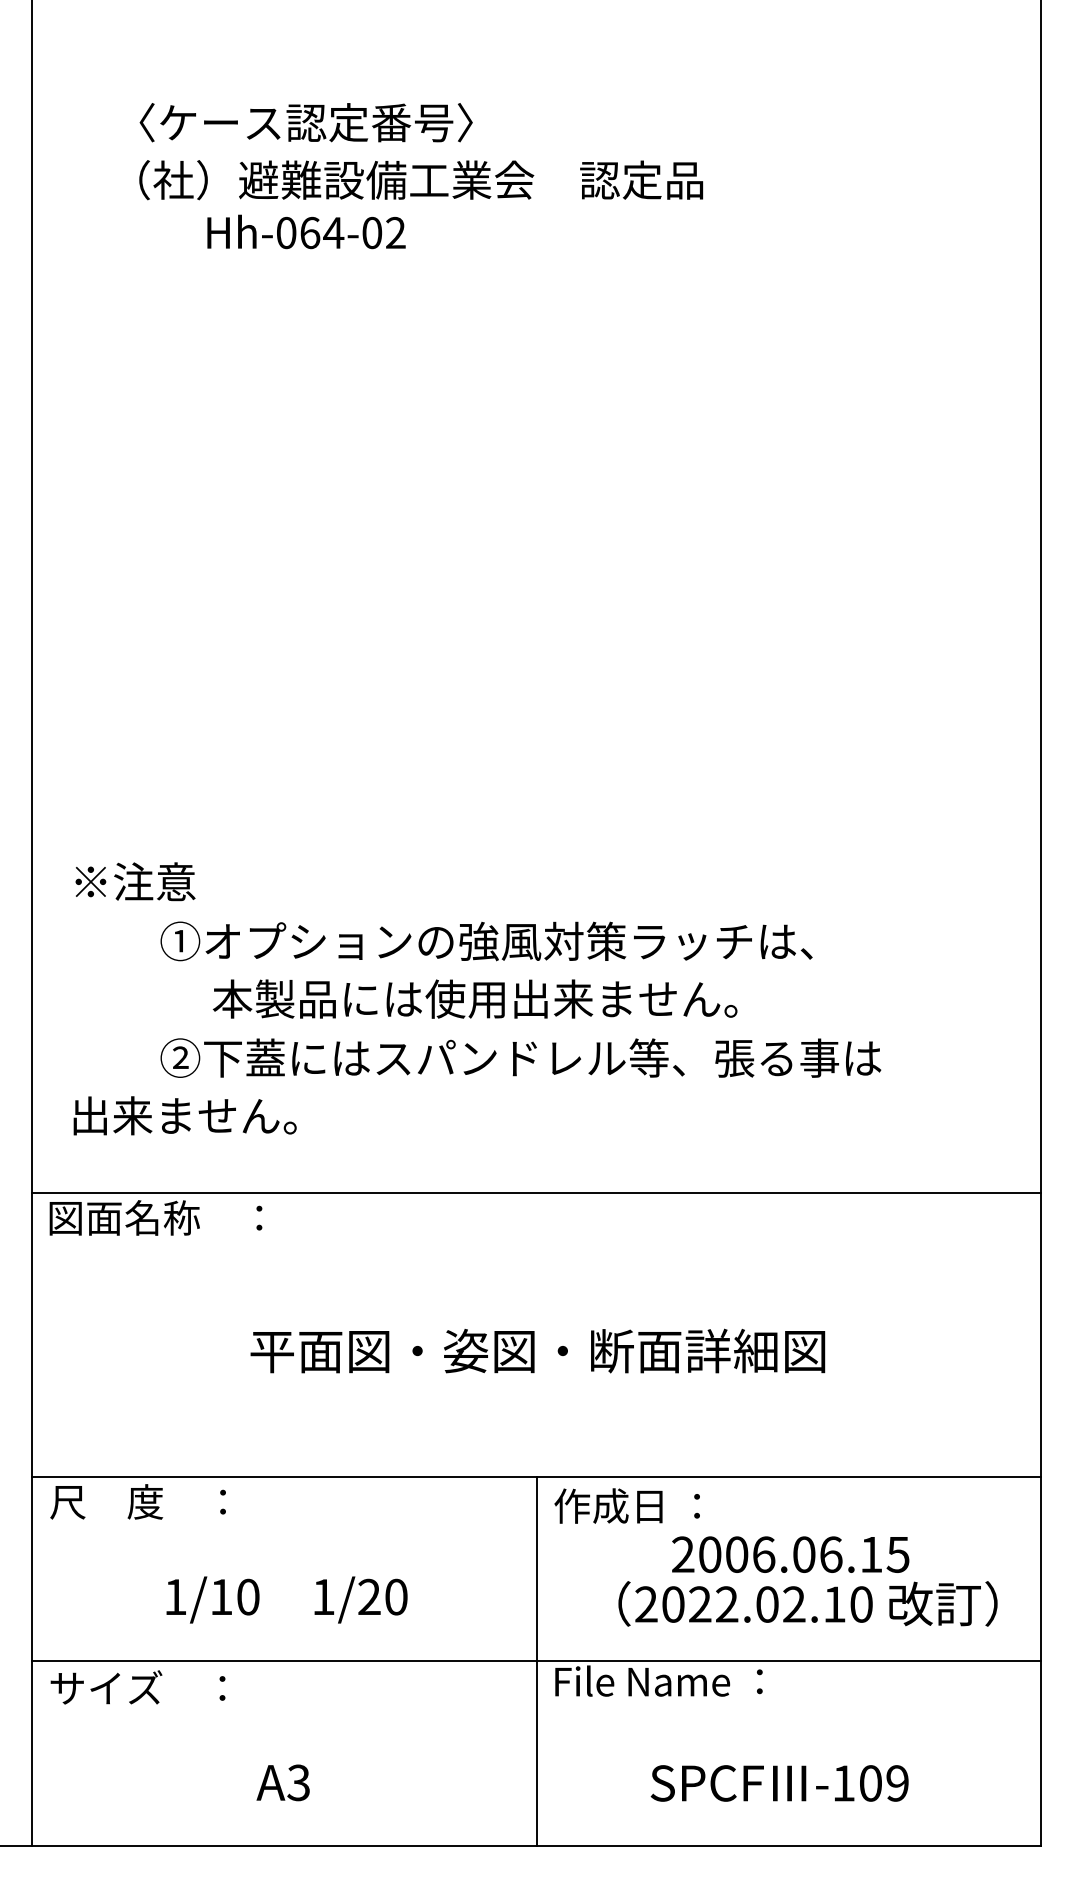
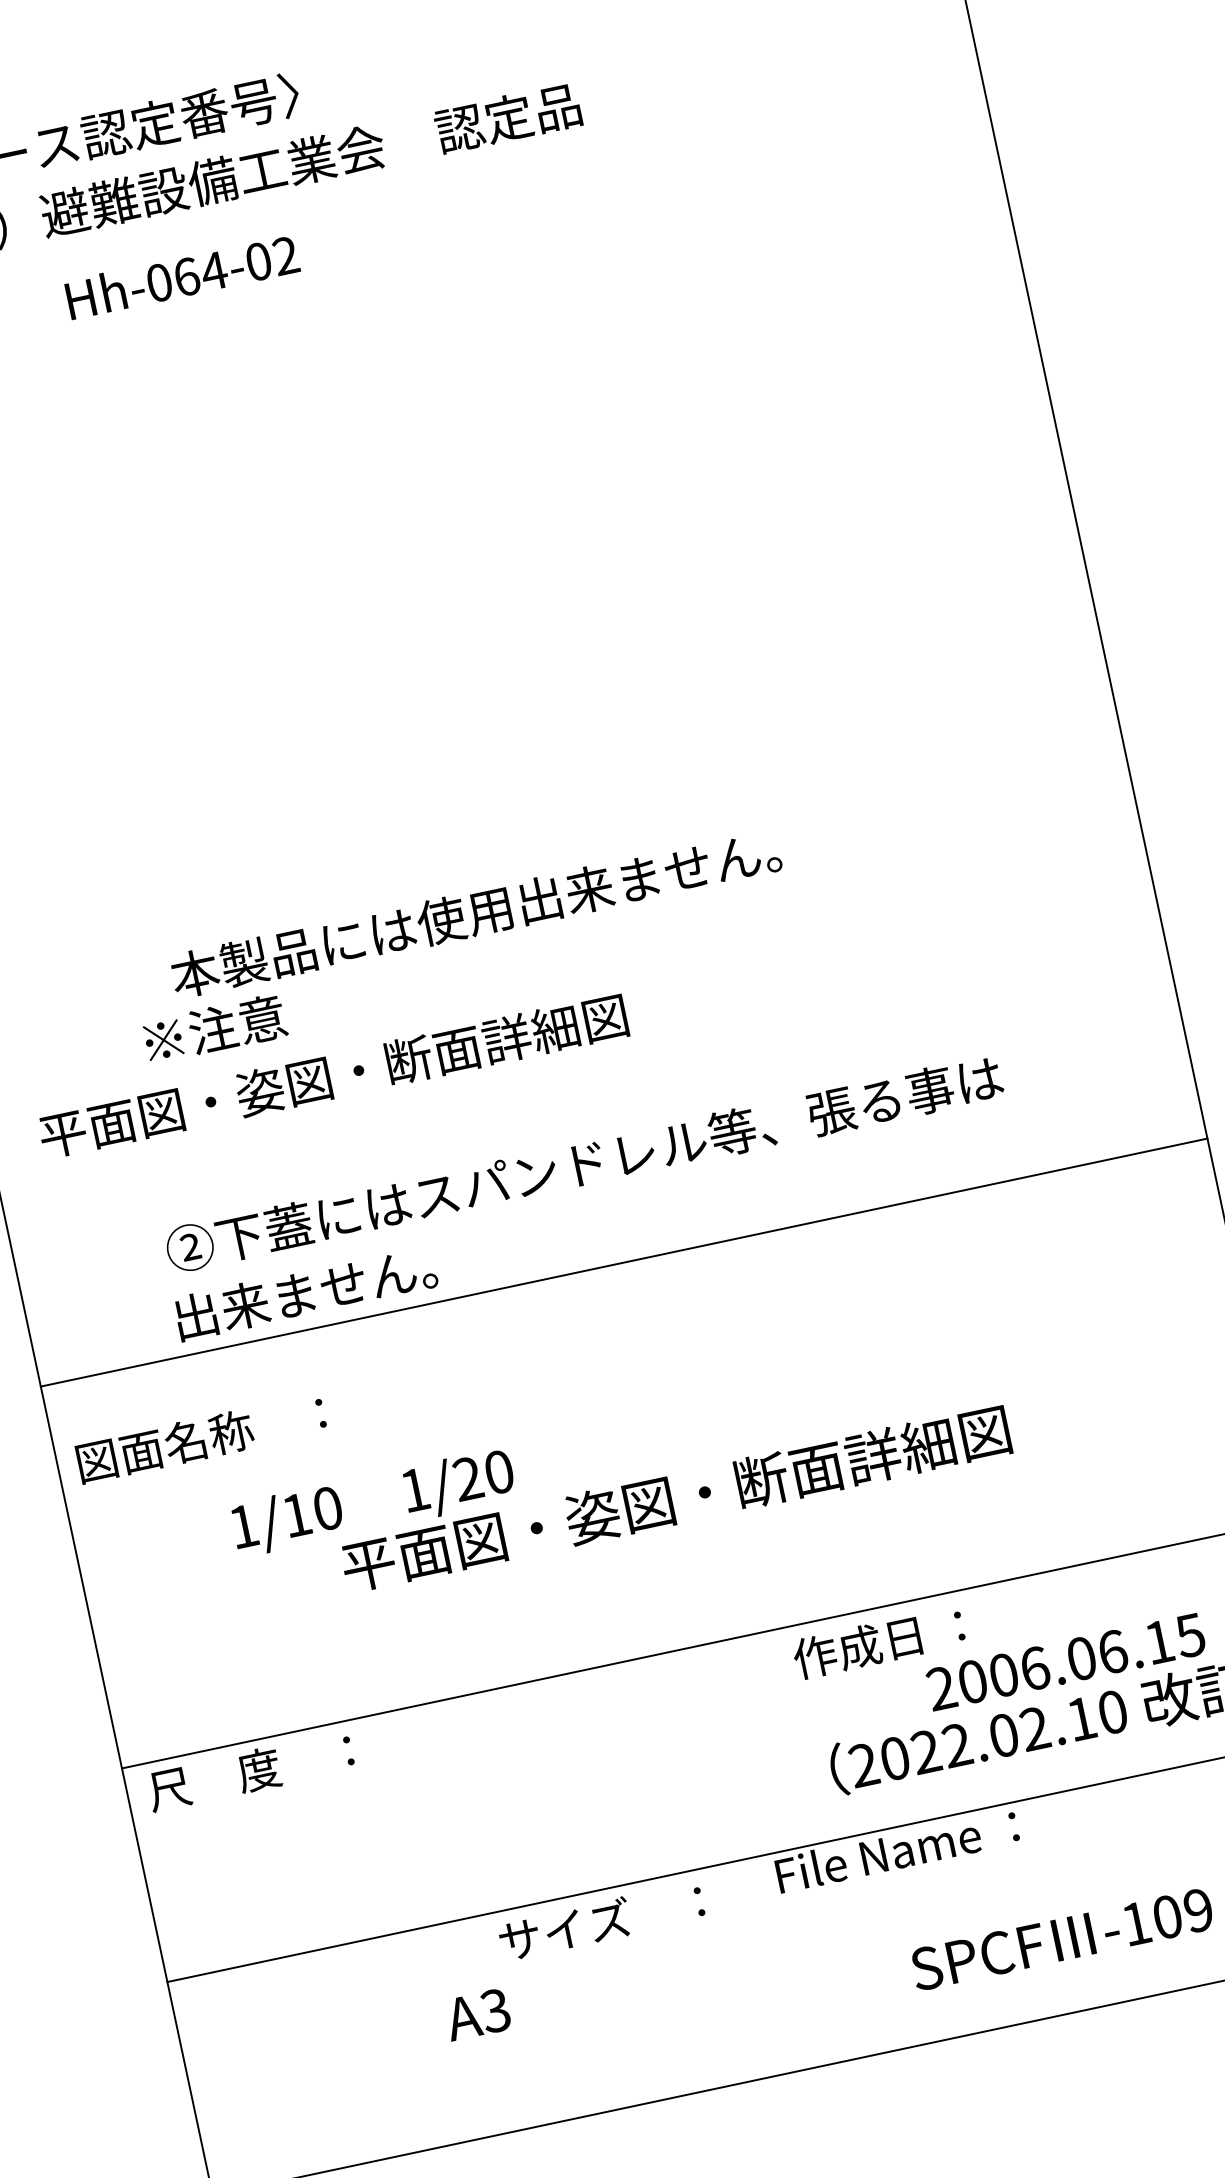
text: (306, 231) -> (182, 276), moved
text: (135, 881) -> (215, 1028), moved
text: (444, 941) -> (467, 1047), ①オプションの強風対策ラッチは、 -> 平面図・姿図・断面詳細図
text: (474, 998) -> (474, 913), moved
text: (184, 1115) -> (305, 1292), moved
line: (536, 1192) -> (624, 1262), moved
text: (626, 1505) -> (877, 1642), moved
text: (790, 1554) -> (1065, 1661), moved
text: (286, 1599) -> (372, 1501), moved
line: (536, 1660) -> (750, 1857), removed
text: (137, 1687) -> (600, 1921), moved
text: (282, 1782) -> (476, 2014), moved

